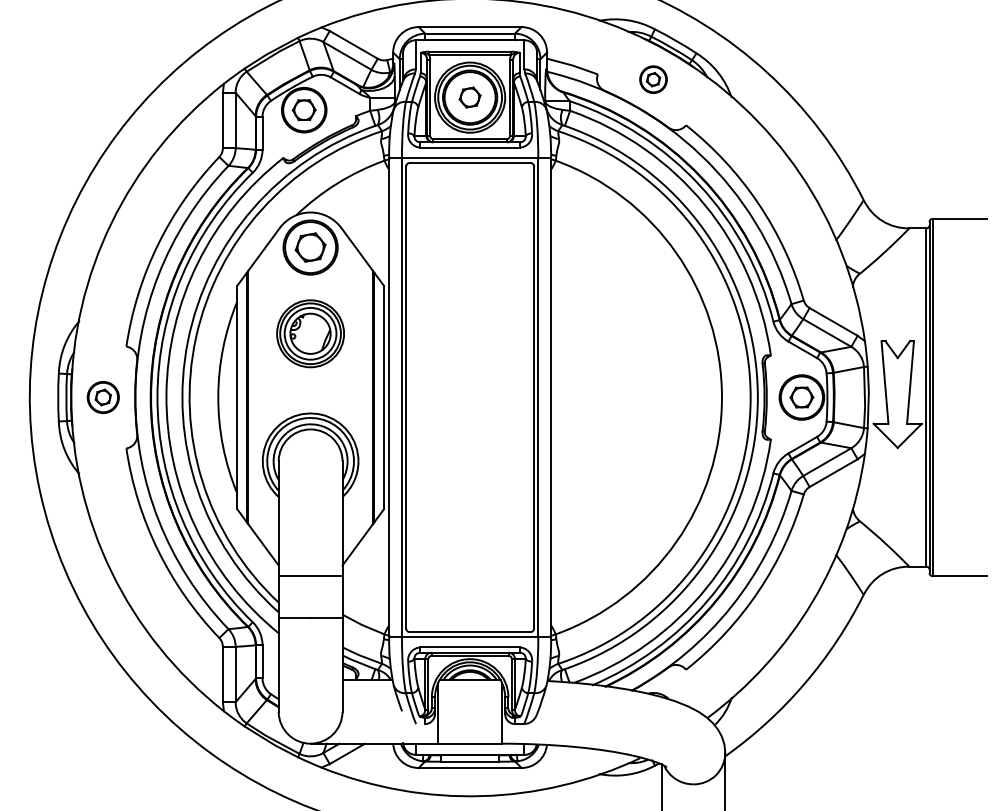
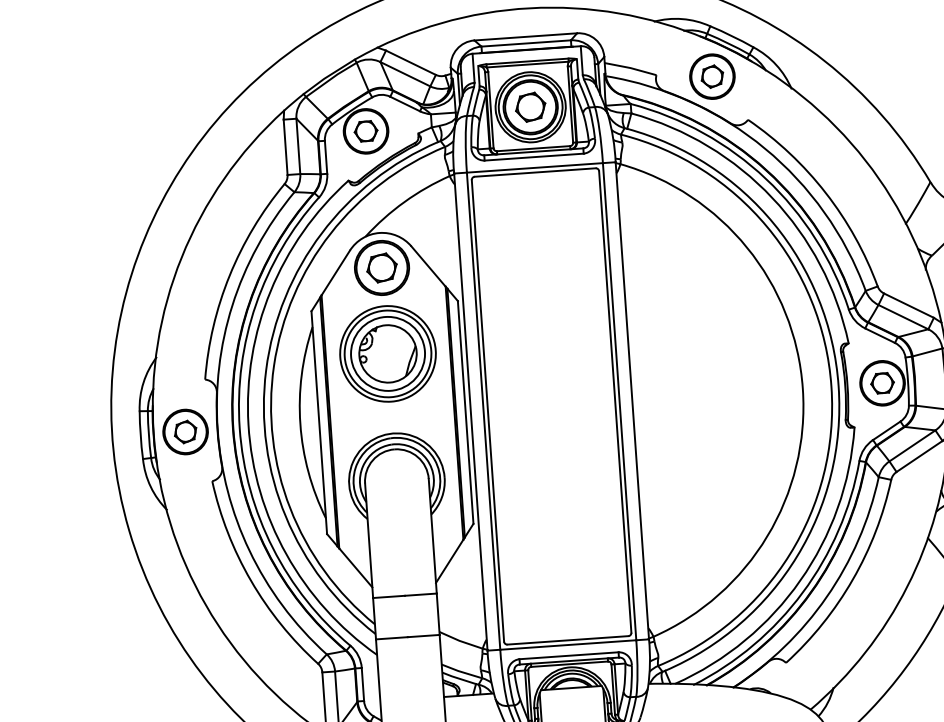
part: (653, 79) -> (712, 76), size x1.67
part: (469, 97) -> (530, 107), size x1.43
part: (310, 333) -> (387, 353), size x1.43
part: (103, 397) -> (185, 431), size x1.43

